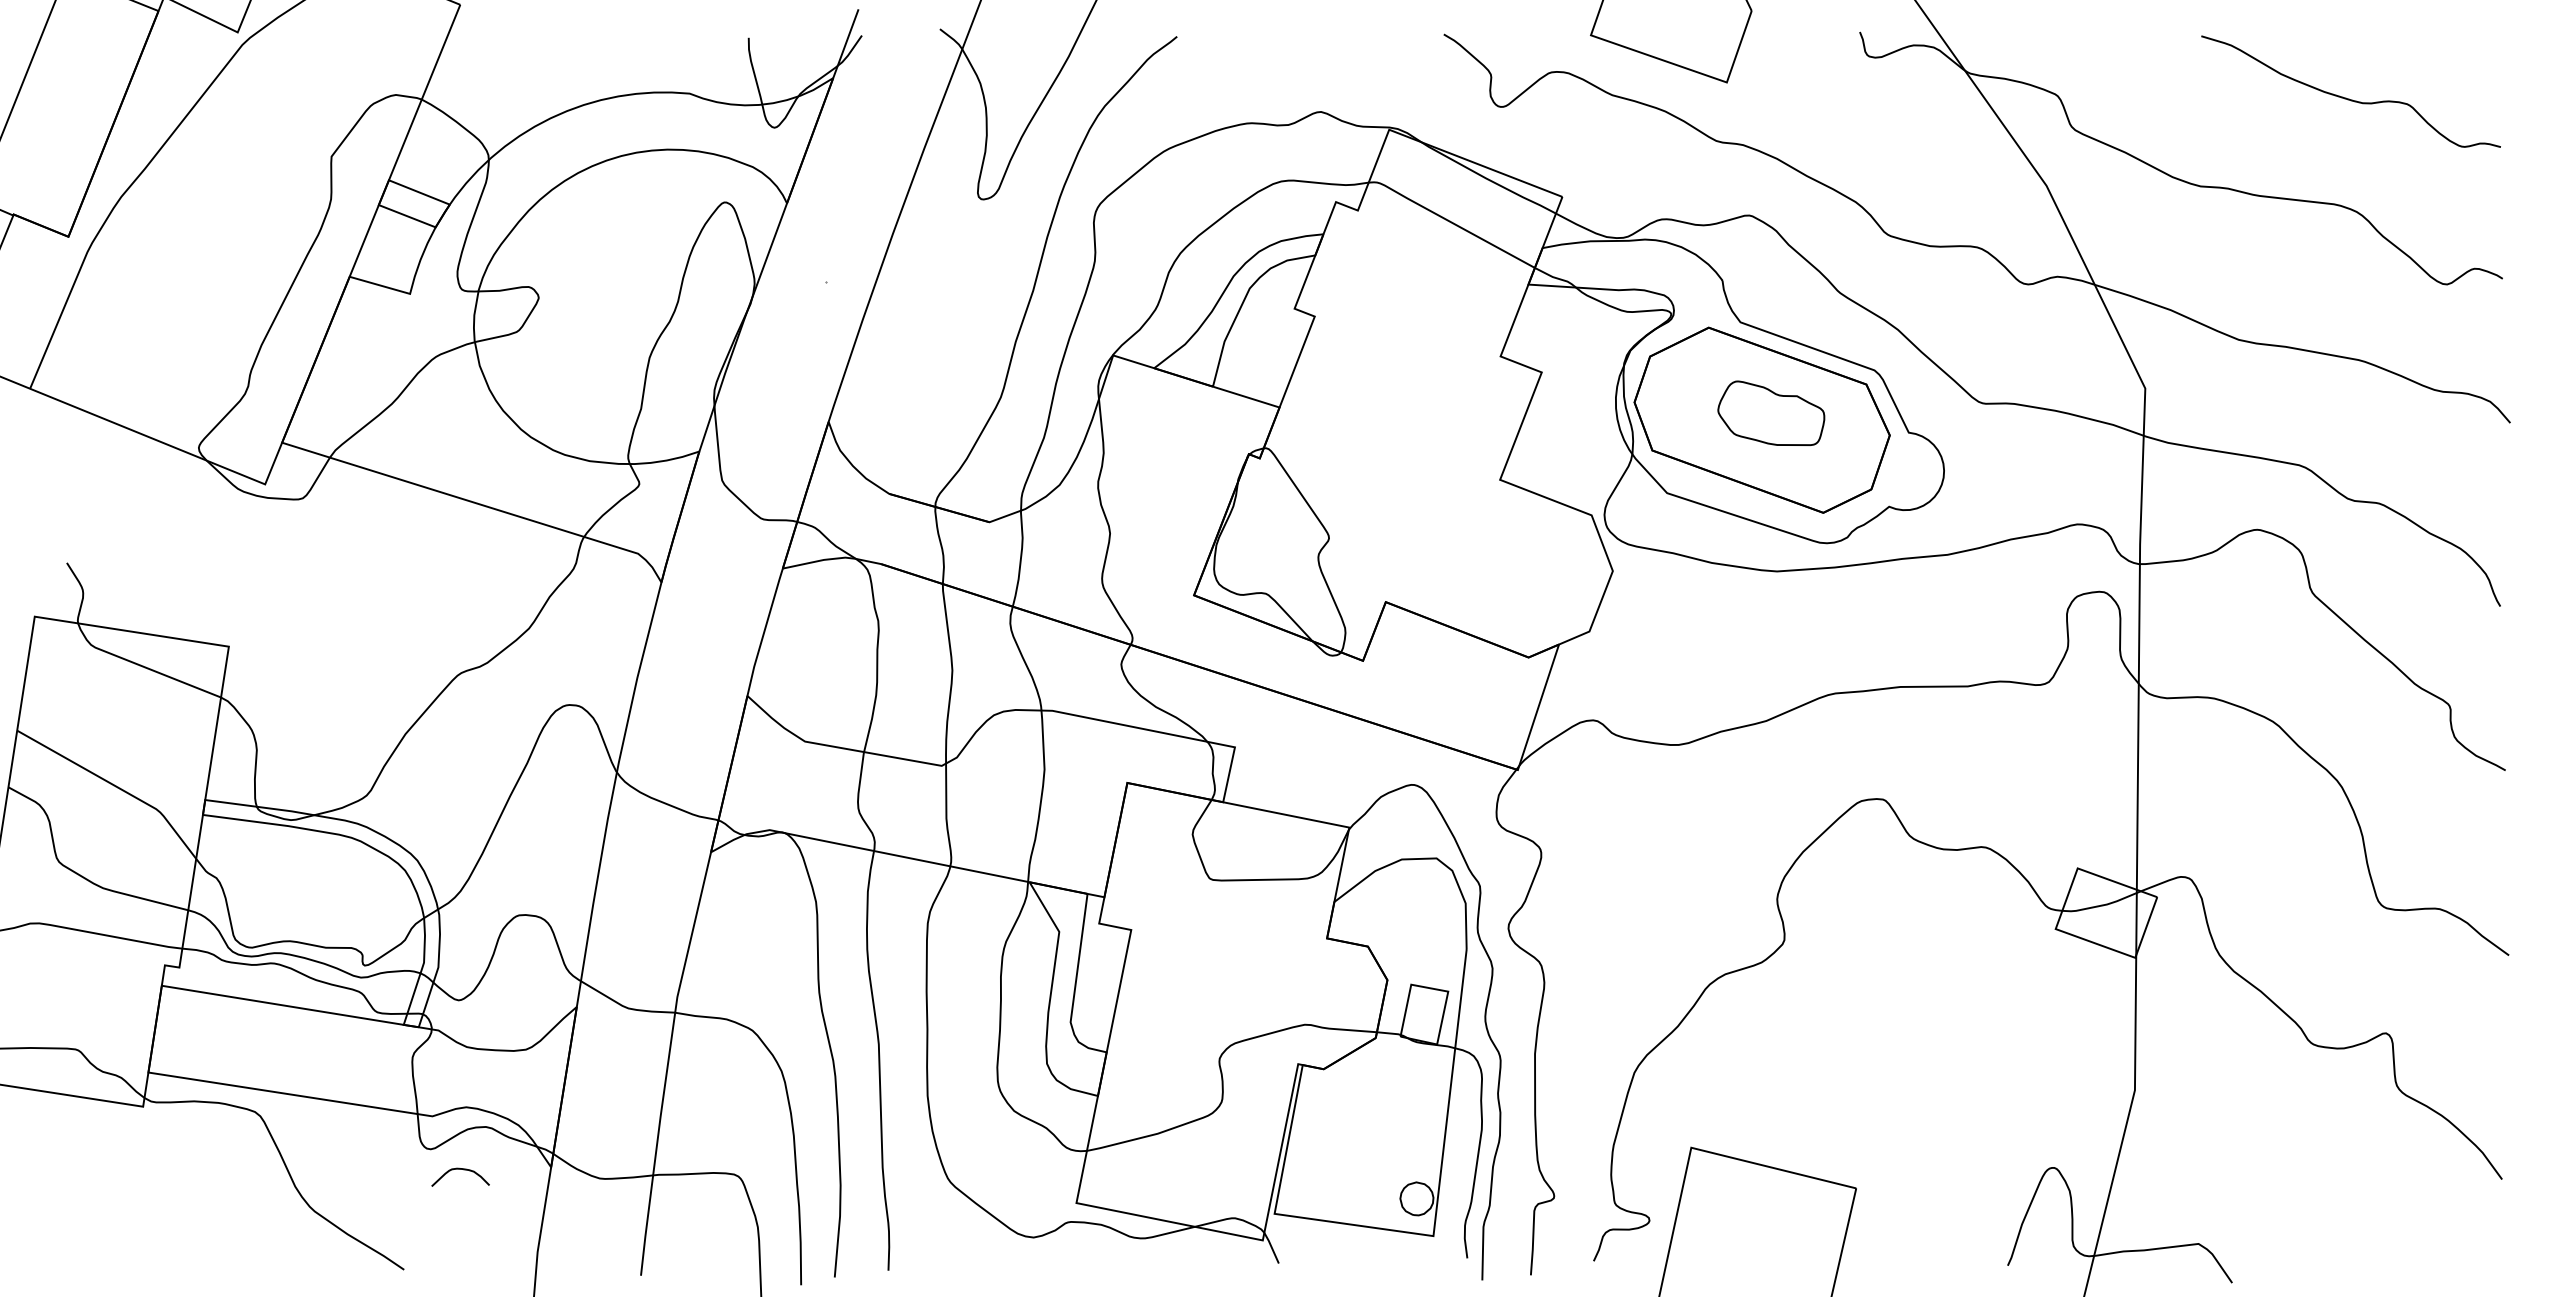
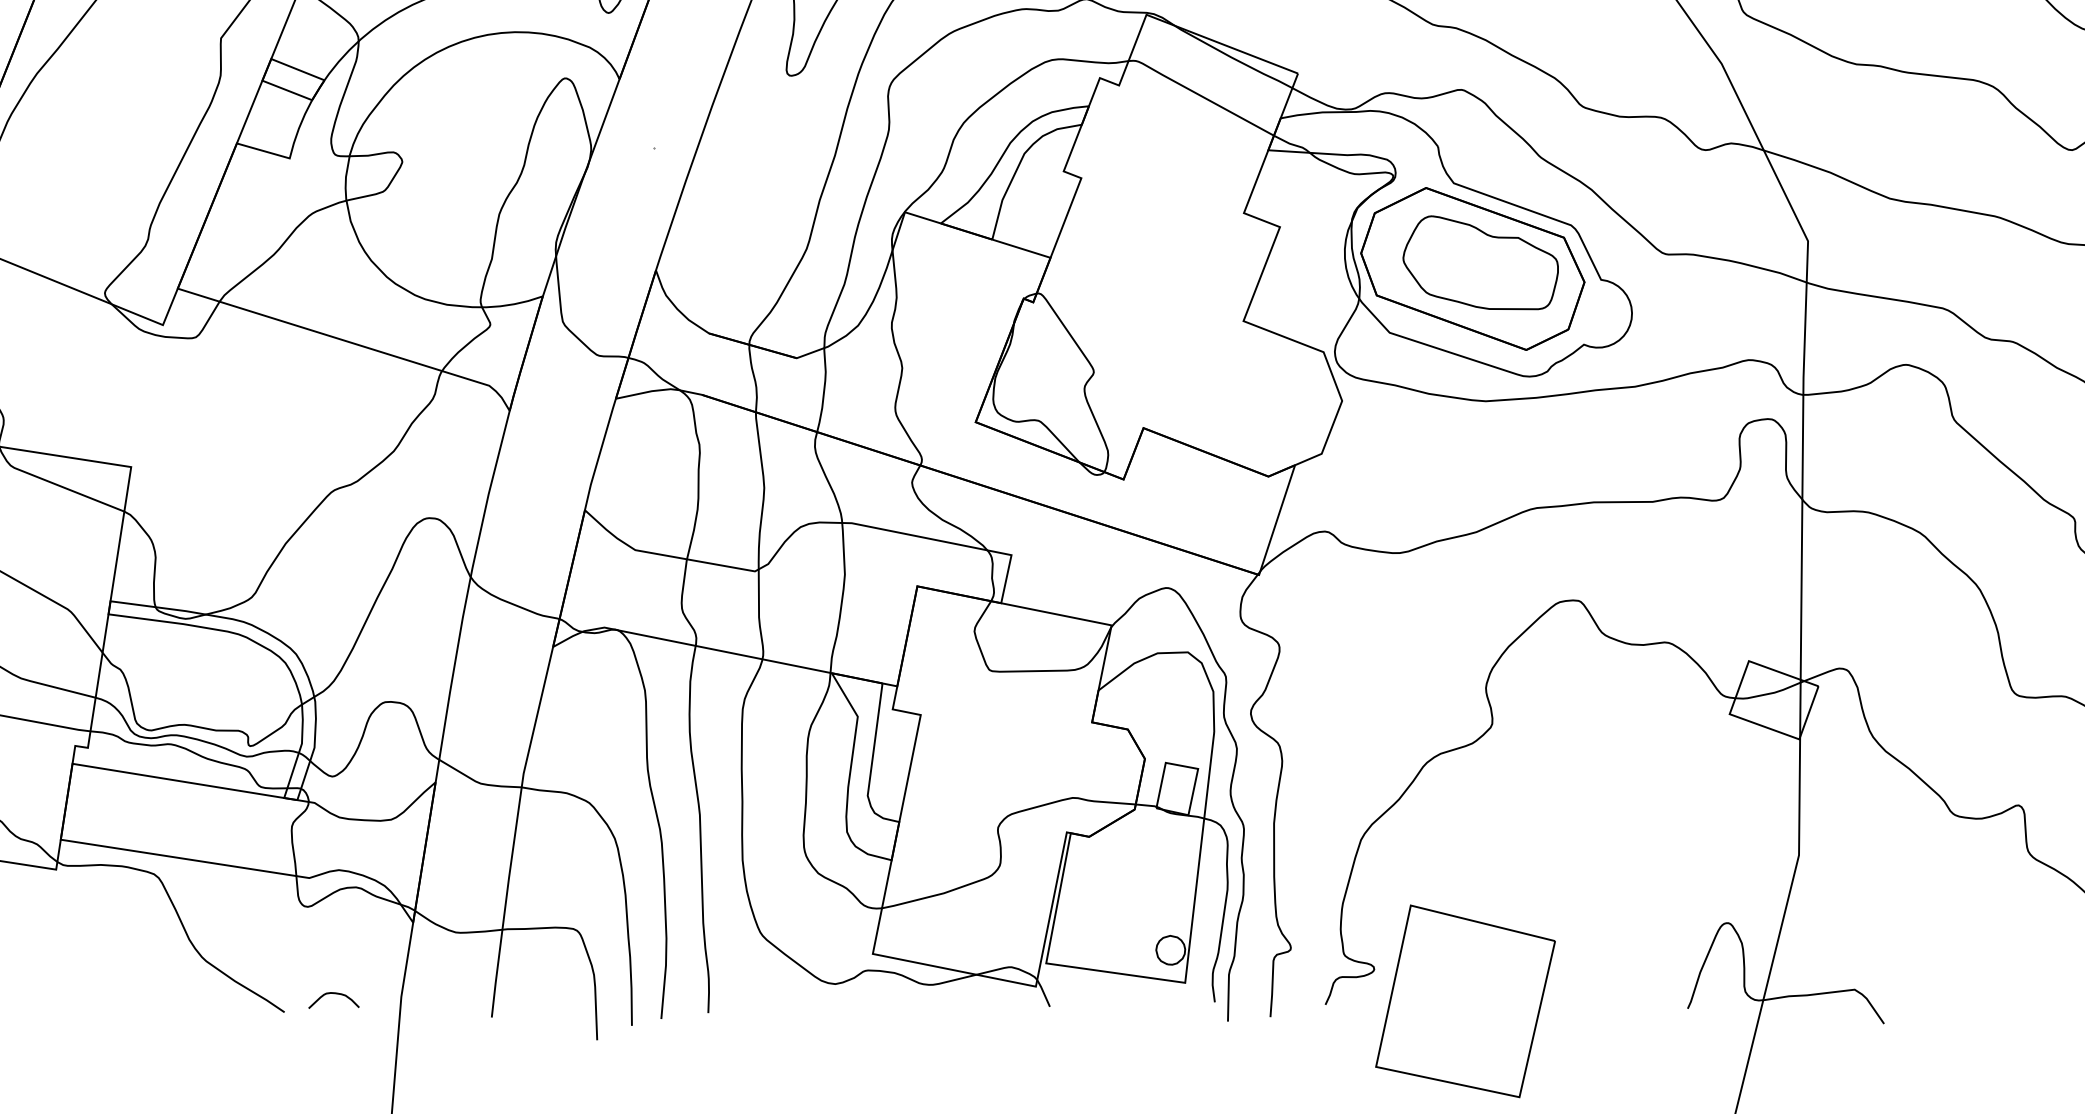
part: (1771, 413) -> (1480, 263), size x1.67
curve: (463, 1170) -> (336, 994), moved

